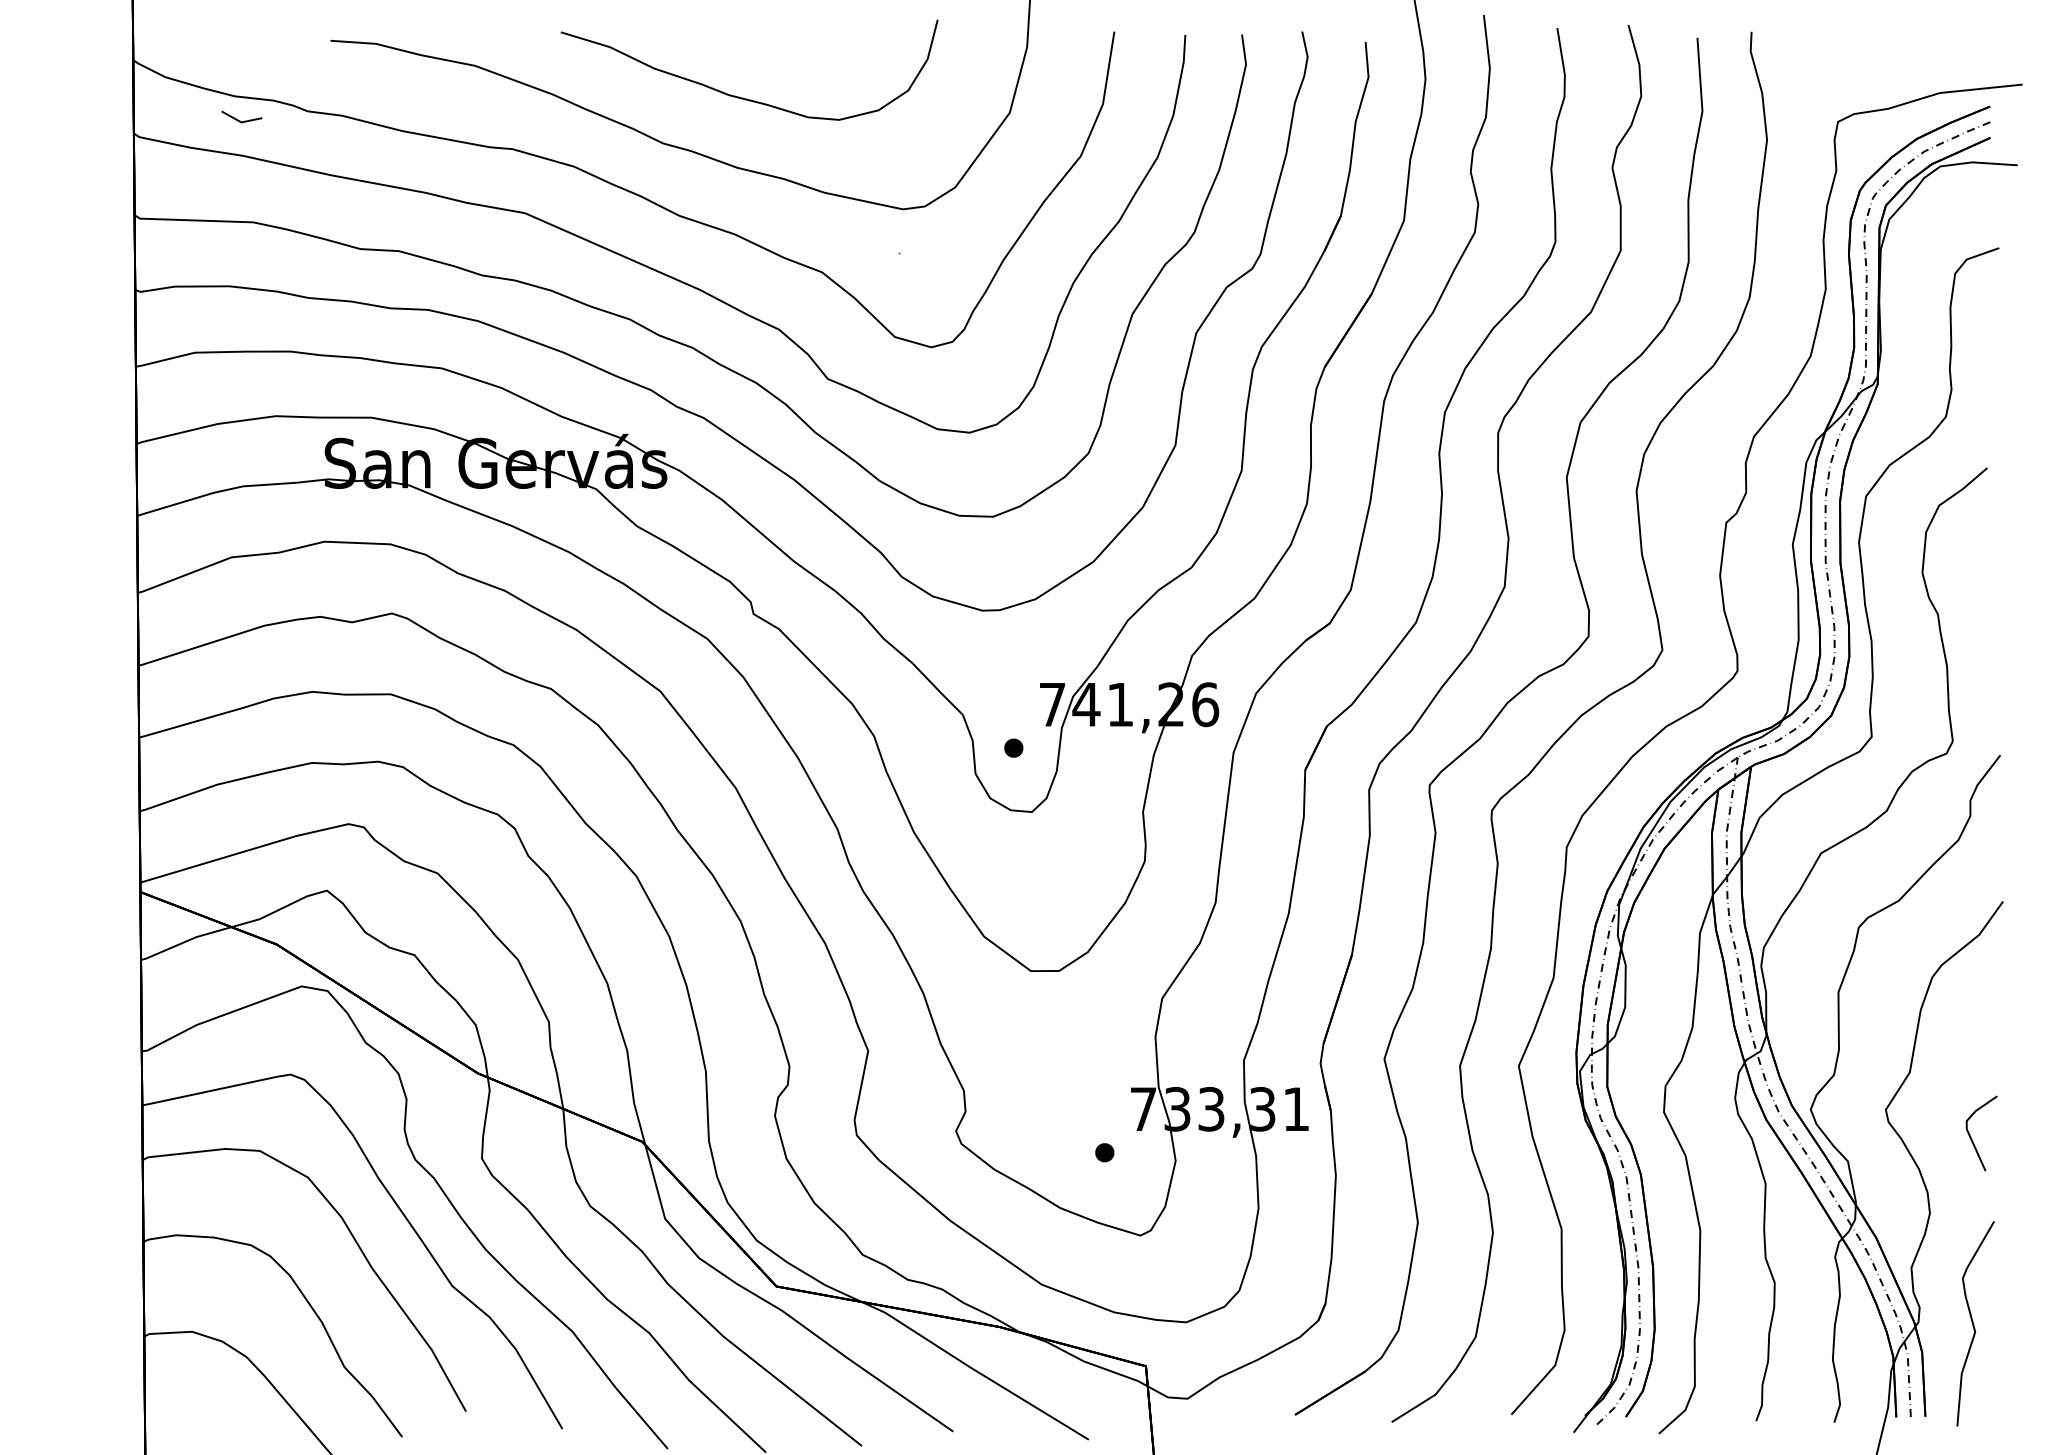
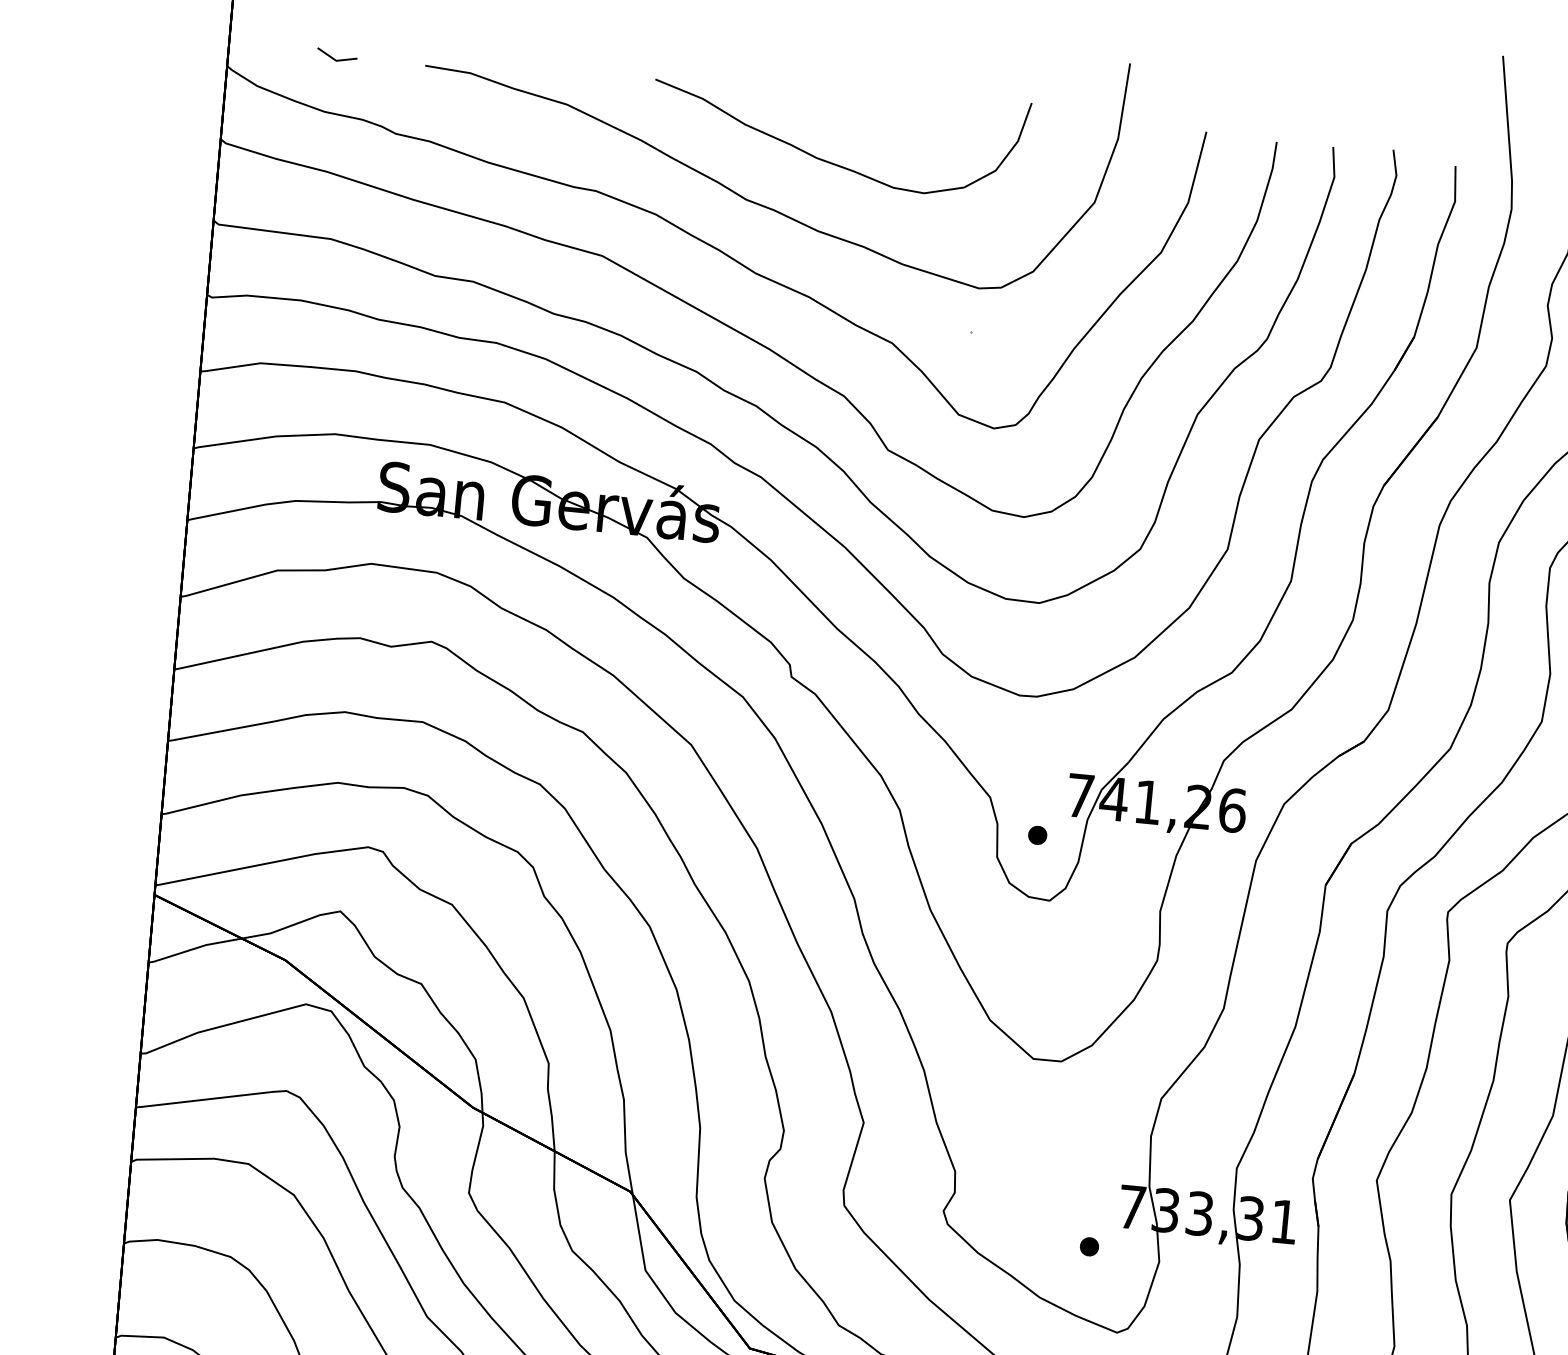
line: (240, 120) -> (335, 58), moved

